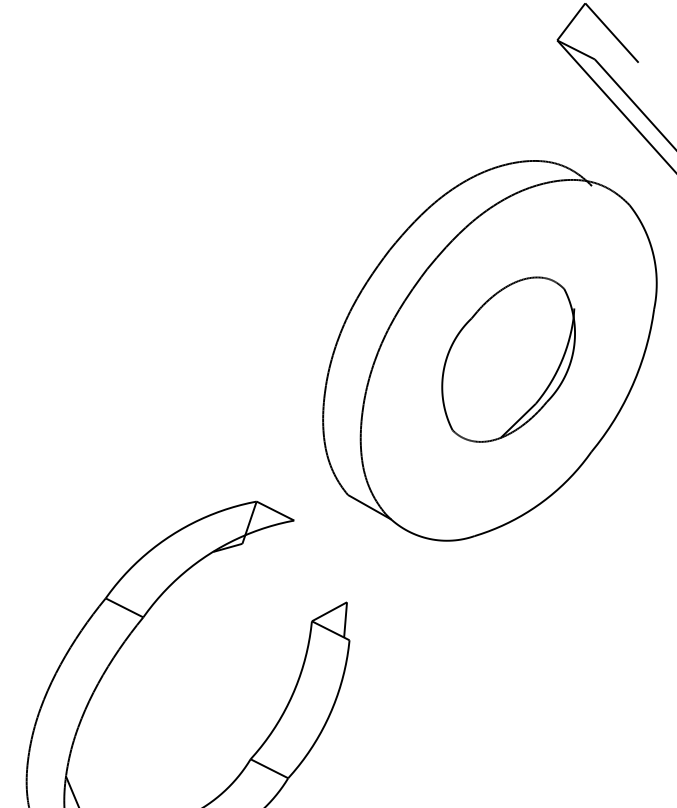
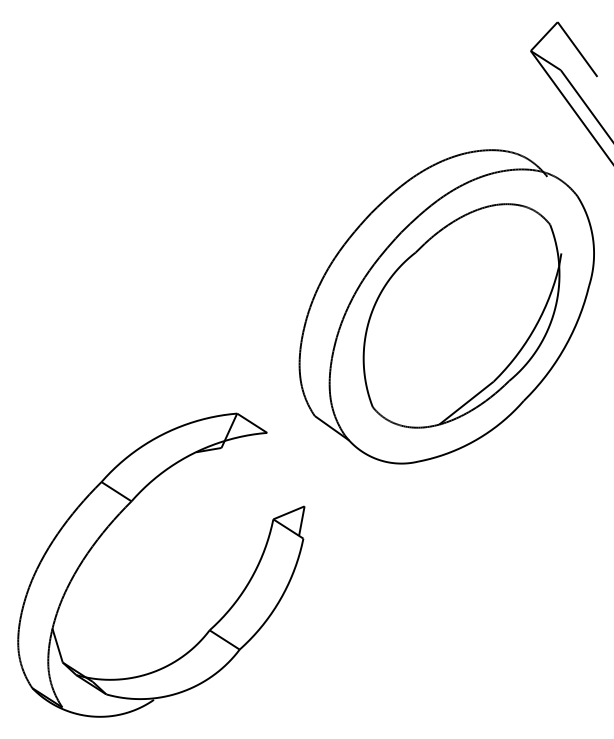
part: (509, 359) -> (462, 315), size x1.67

